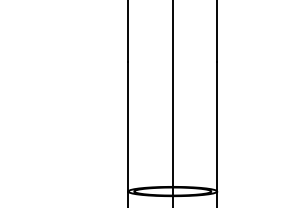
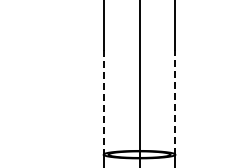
line: (217, 125) -> (175, 101), solid -> dashed
line: (128, 126) -> (103, 102), solid -> dashed

